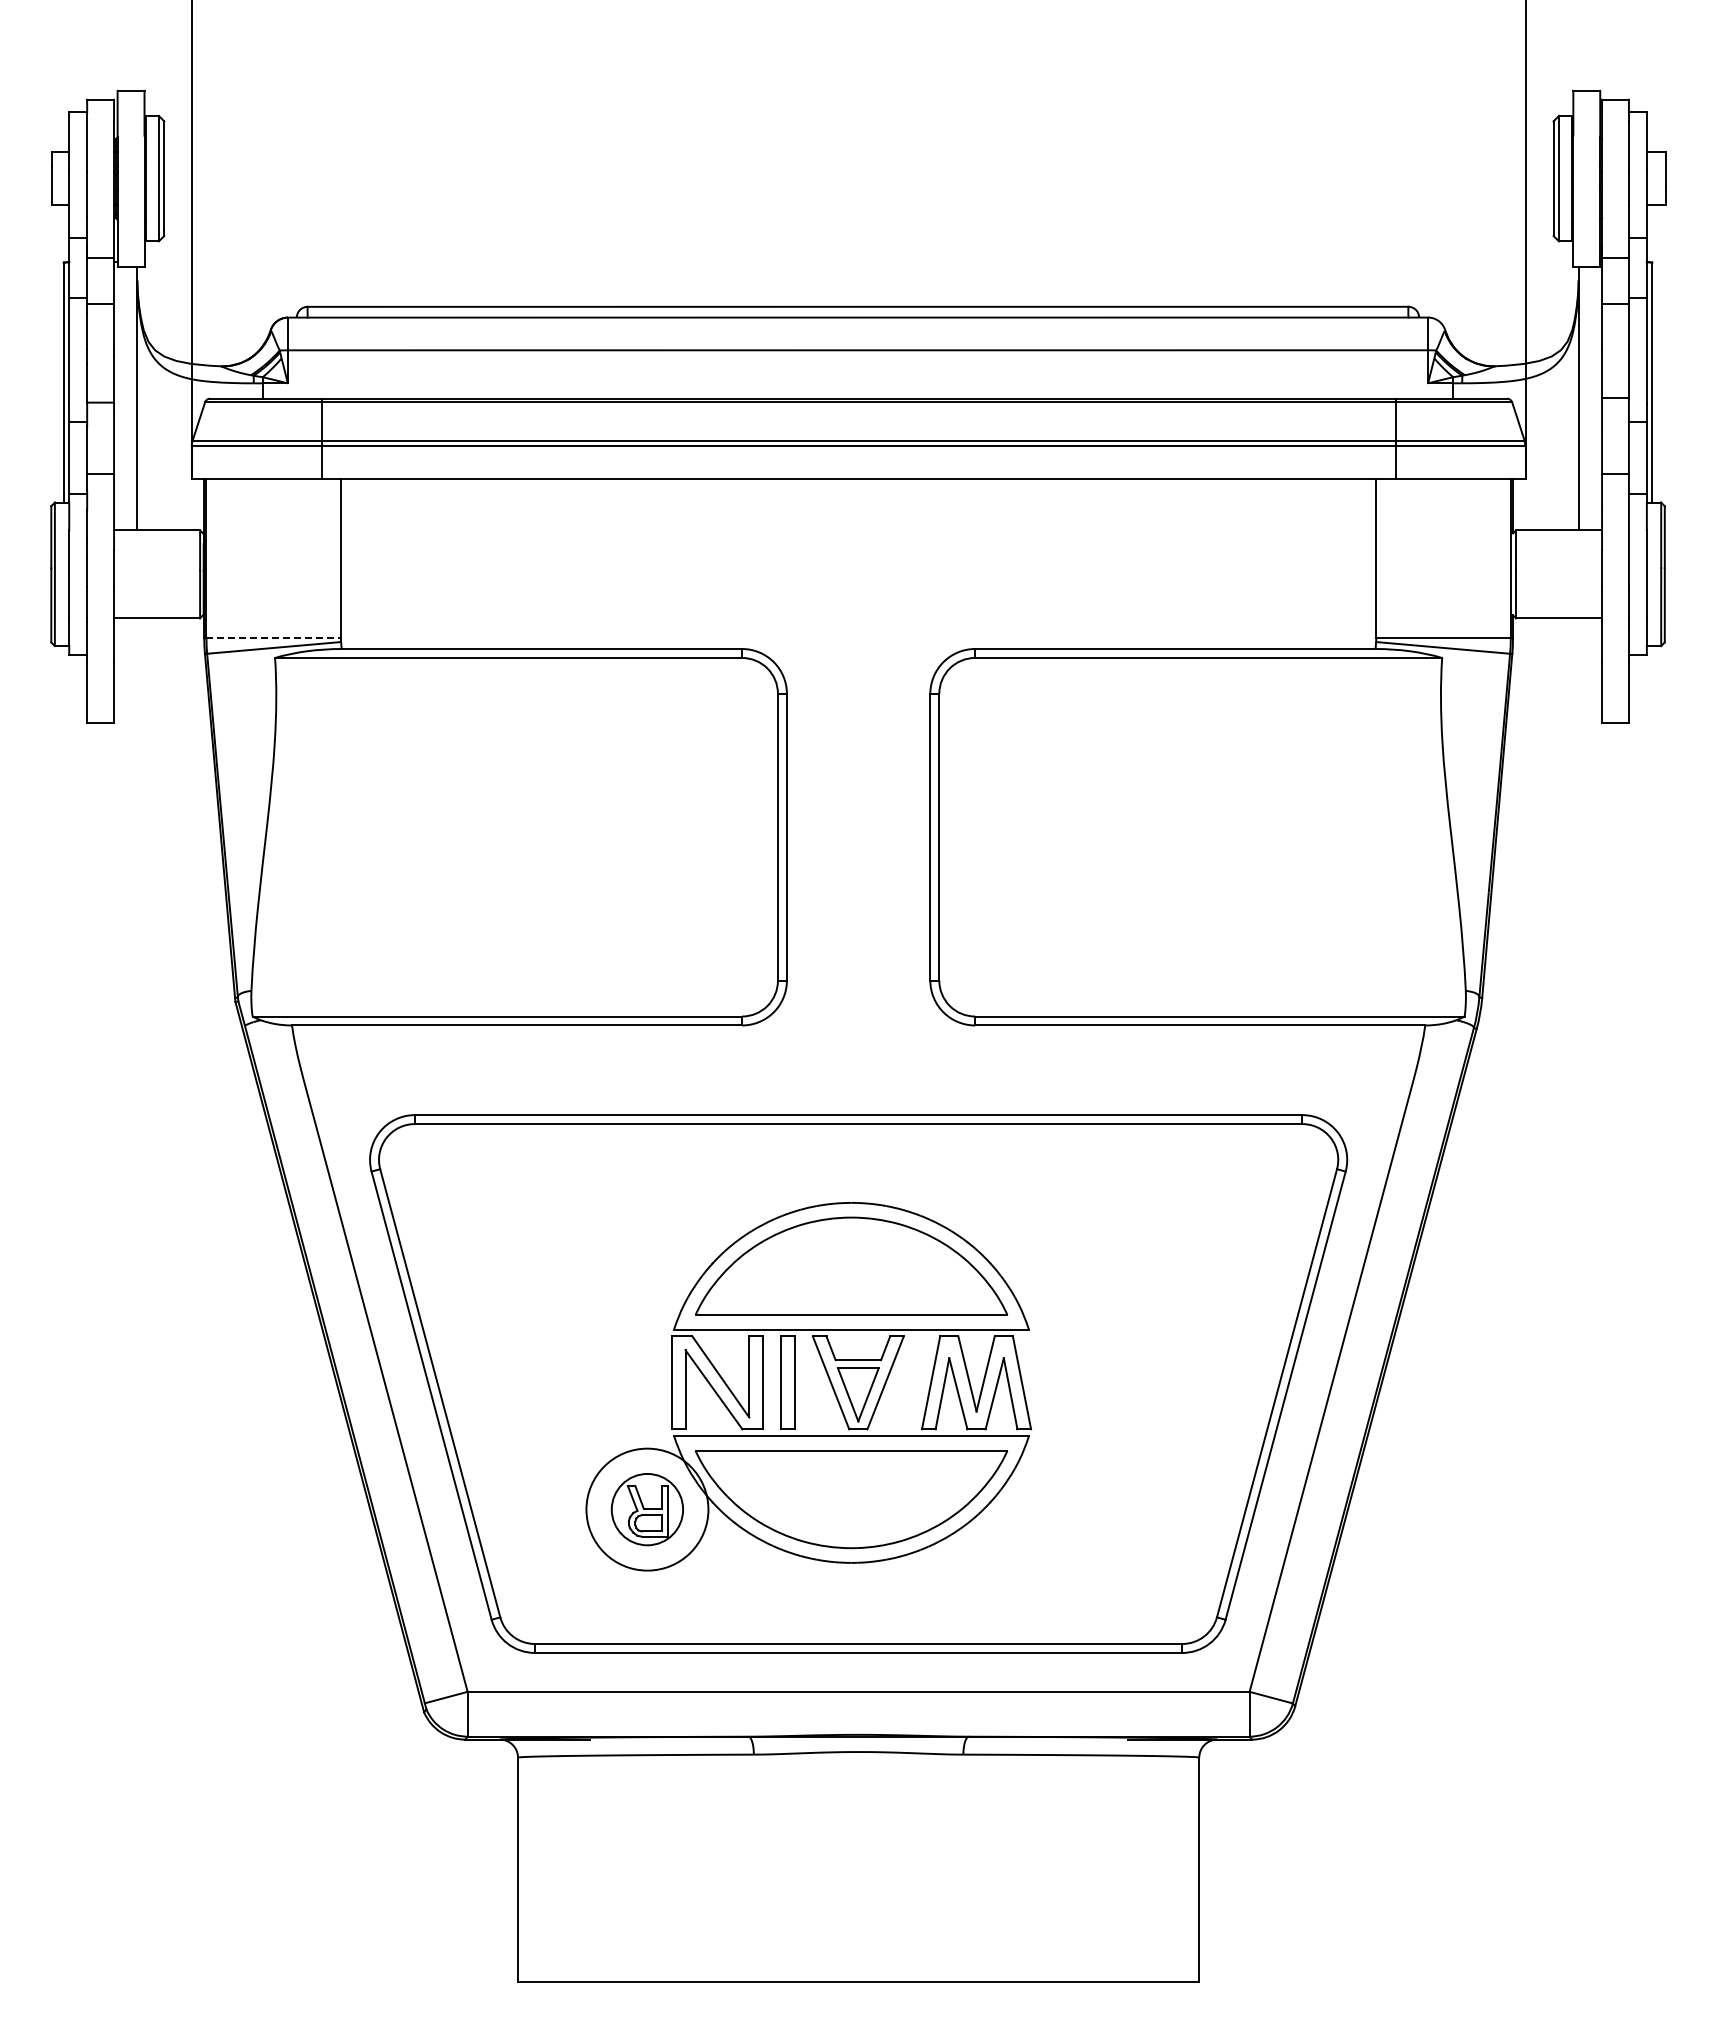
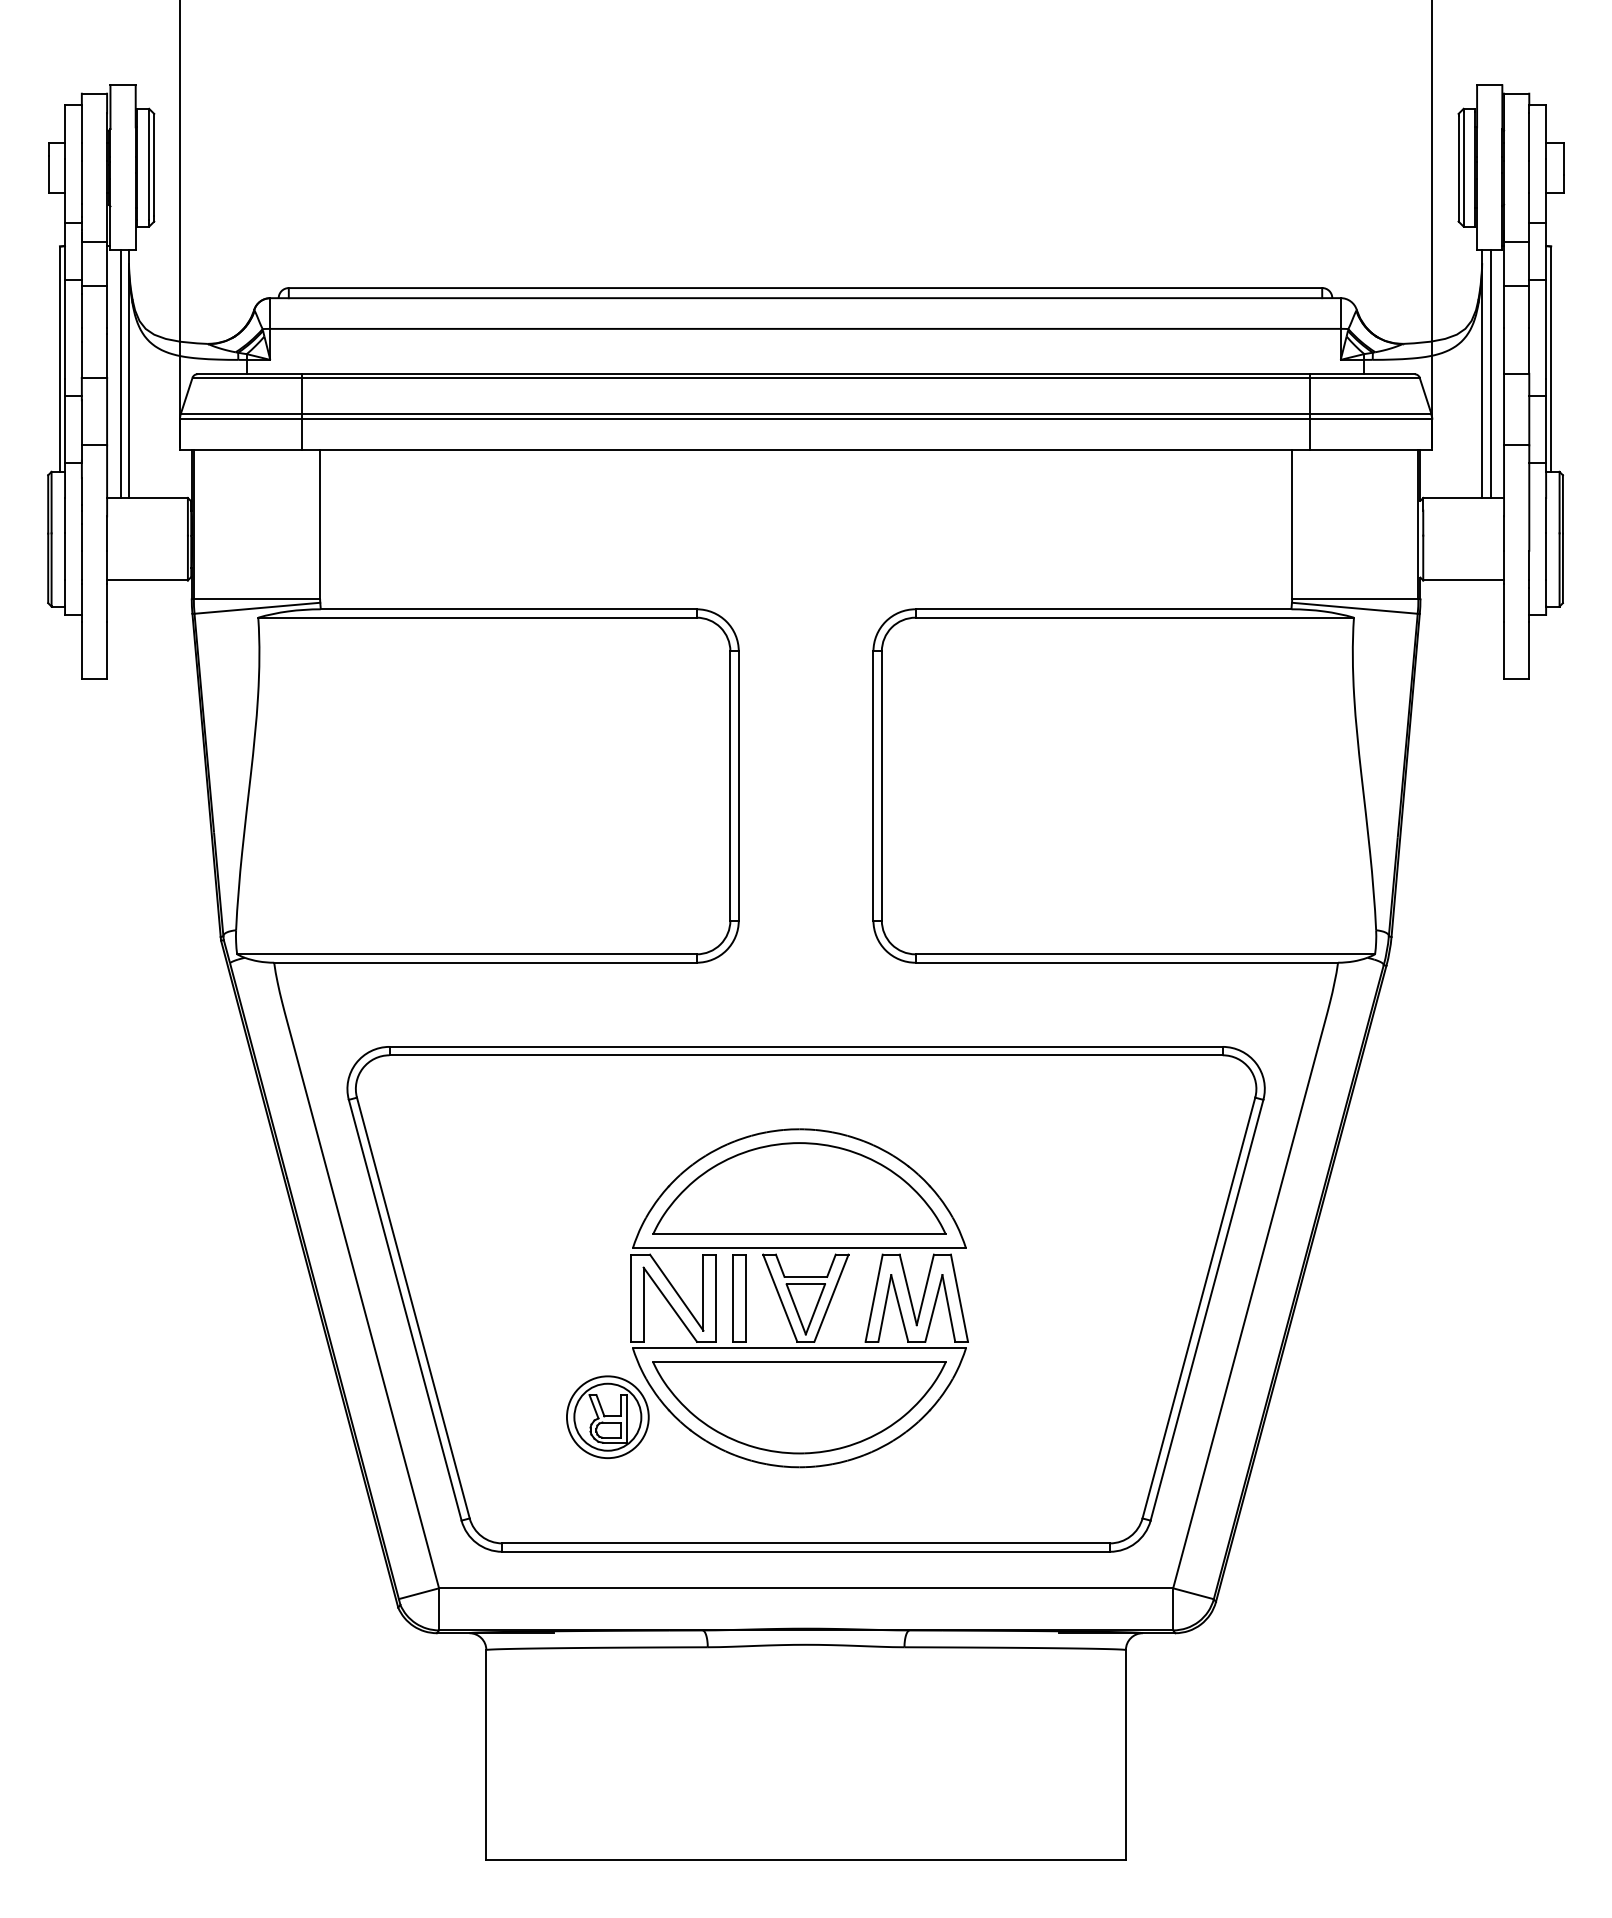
line: (128, 398) -> (120, 374), added
line: (1587, 398) -> (1490, 374), added
line: (274, 638) -> (257, 599), dashed -> solid
circle: (647, 1509) -> (607, 1417), size x0.71

